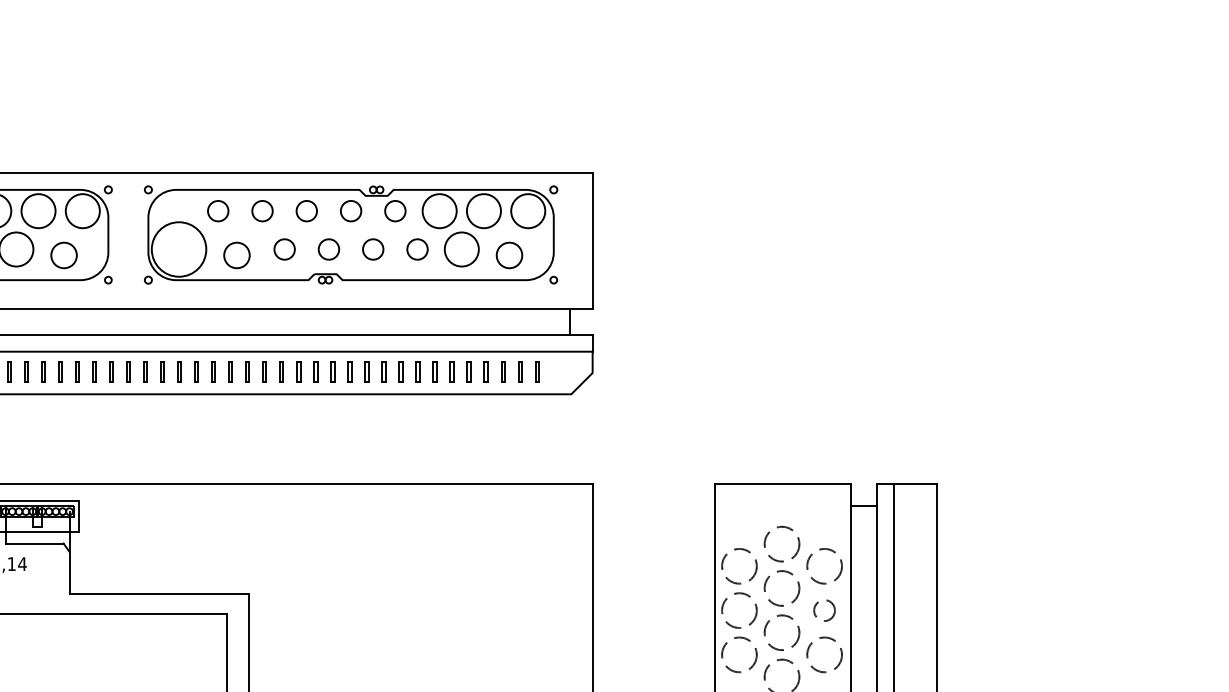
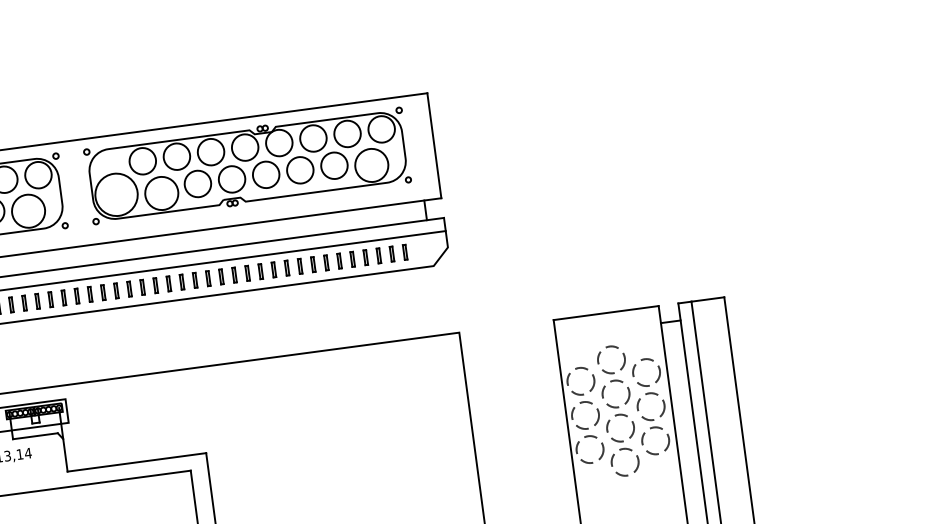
circle: (218, 211) -> (143, 161), size x1.67
circle: (262, 211) -> (176, 156), size x1.67
circle: (306, 211) -> (210, 152), size x1.67
circle: (351, 211) -> (245, 147), size x1.67
circle: (395, 211) -> (279, 143), size x1.67
circle: (284, 249) -> (197, 183), size x1.67
circle: (328, 249) -> (231, 179), size x1.67
circle: (373, 249) -> (266, 174), size x1.67
circle: (417, 249) -> (300, 170), size x1.67
circle: (63, 255) -> (28, 211), size x1.67
circle: (236, 255) -> (161, 193), size x1.67
circle: (509, 255) -> (371, 165), size x1.67
circle: (824, 610) -> (651, 406), size x1.67

